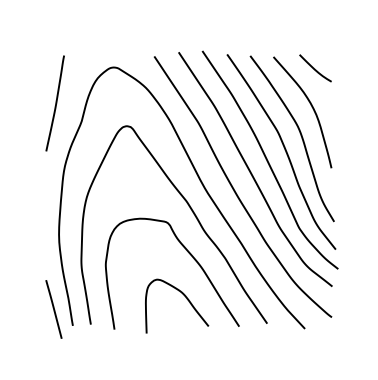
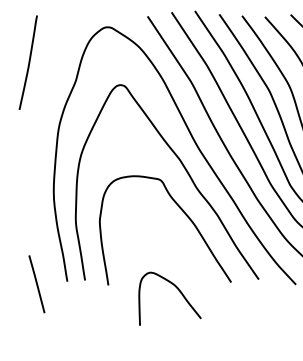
curve: (55, 103) -> (28, 62), moved
curve: (186, 299) -> (179, 292), moved
line: (53, 309) -> (36, 284), moved

